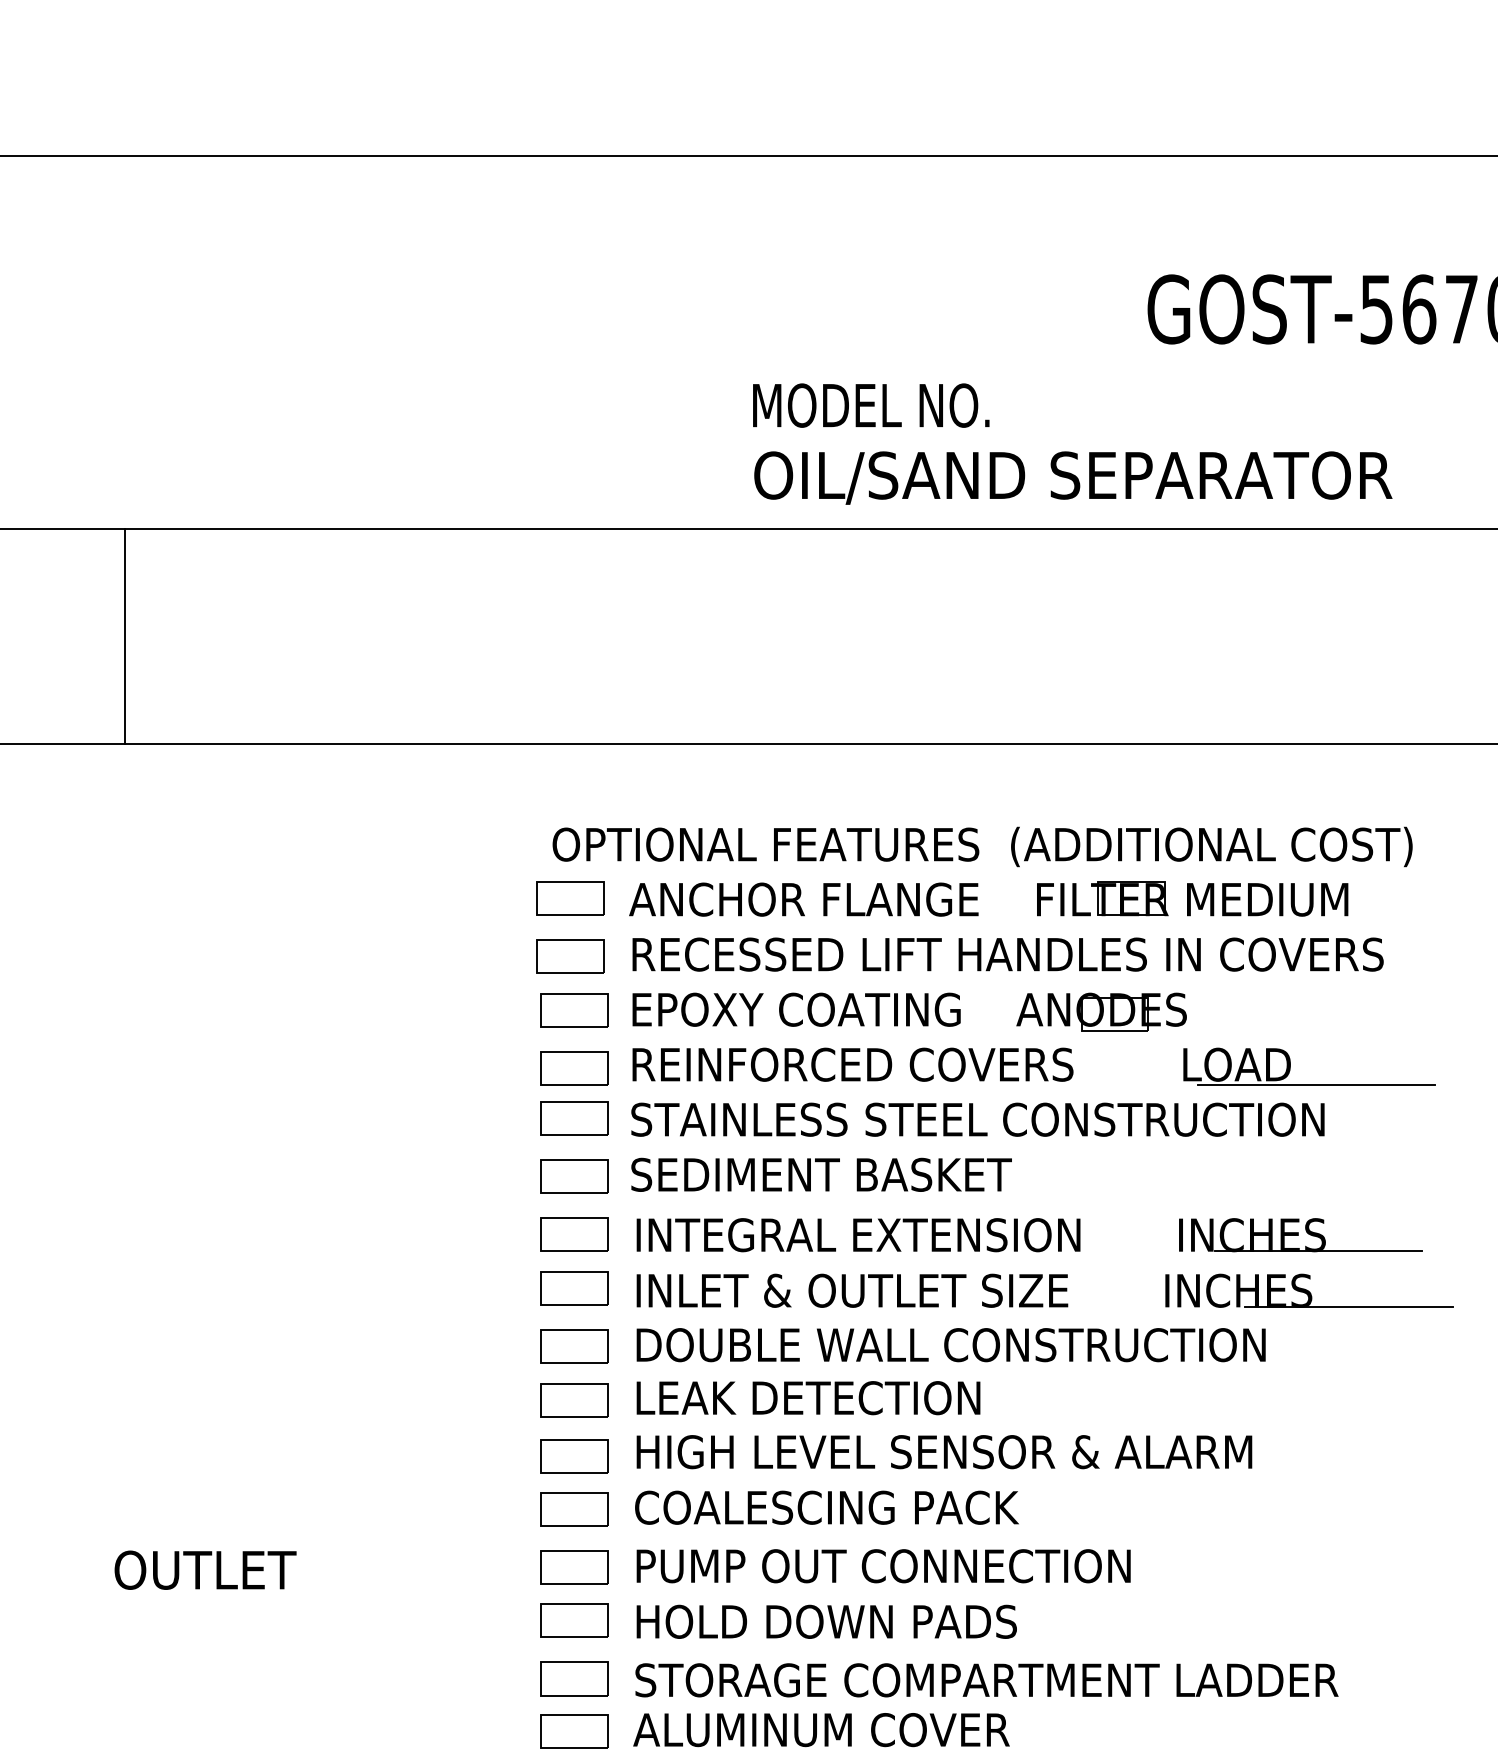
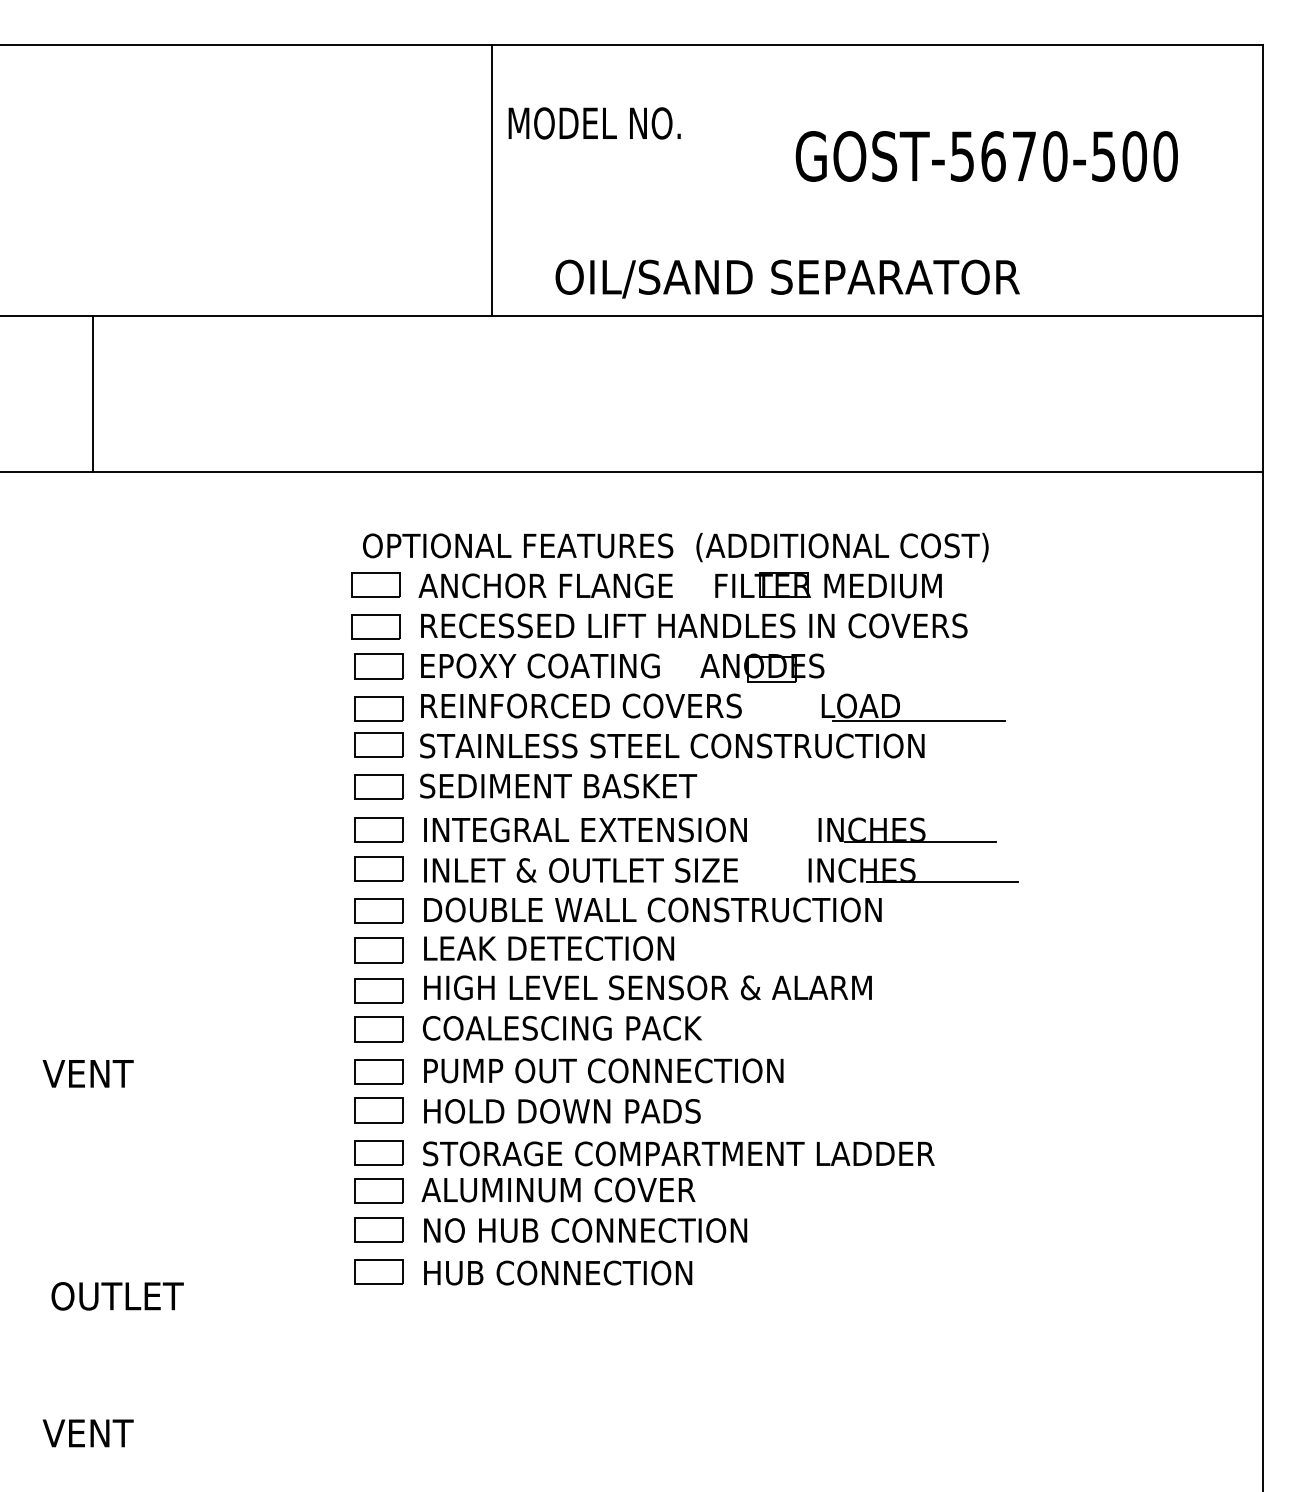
line: (729, 342) -> (491, 180), added
text: (870, 405) -> (594, 123), moved
text: (1072, 477) -> (787, 278), moved
line: (124, 636) -> (92, 394), moved
text: (204, 1569) -> (109, 1073), OUTLET -> VENT

